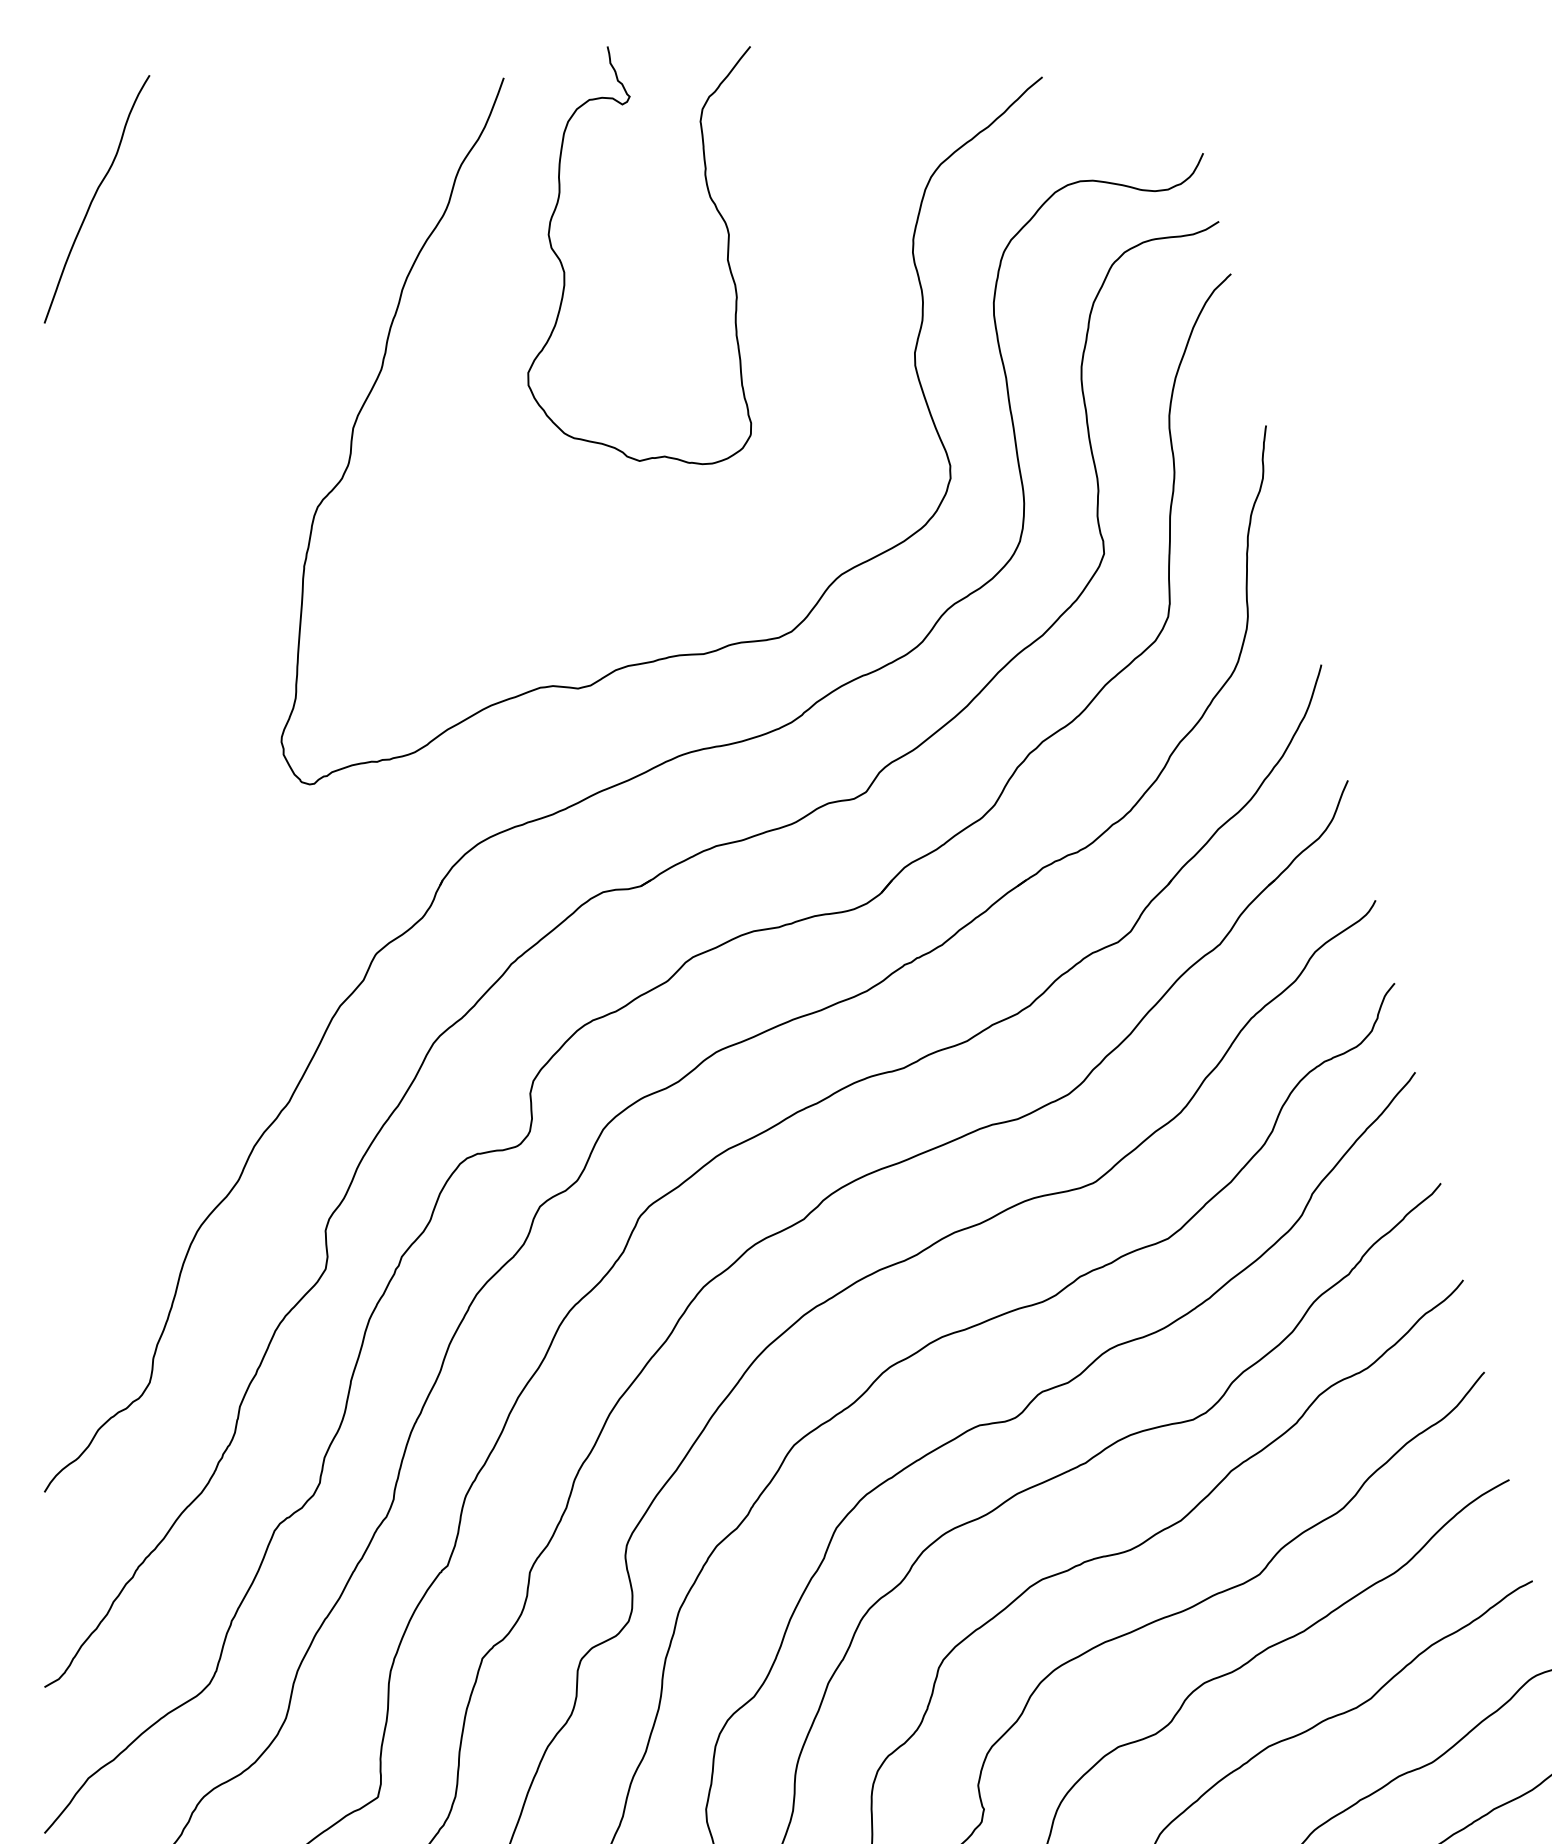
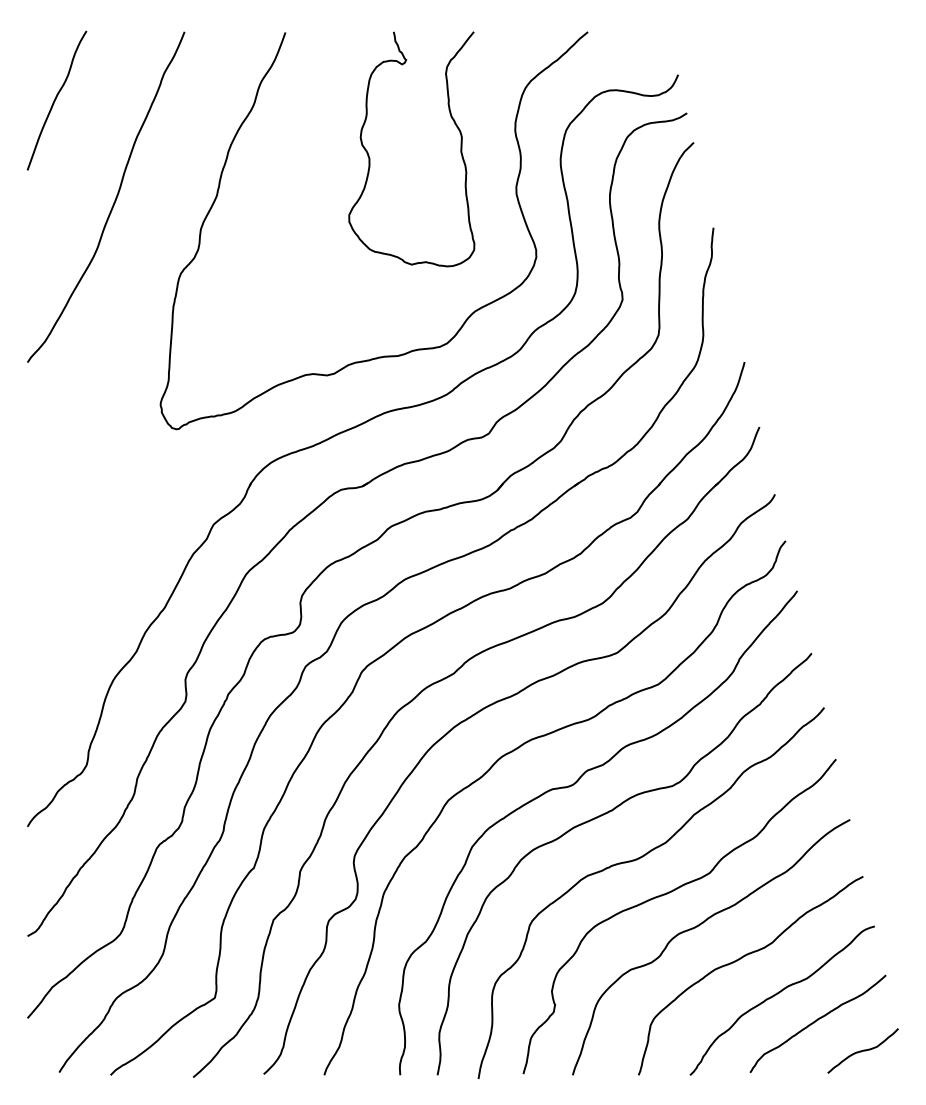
curve: (566, 272) -> (370, 158), moved
curve: (199, 377) -> (114, 200), added

